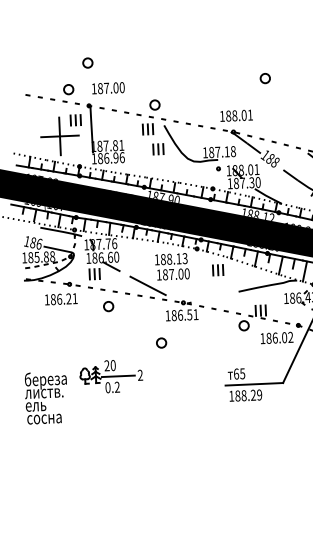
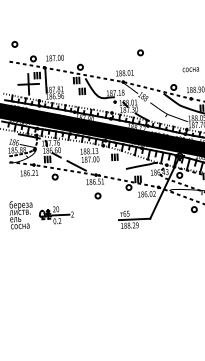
circle: (87, 63) -> (14, 44), moved
circle: (160, 342) -> (97, 195), moved
text: (44, 399) -> (20, 215), moved

